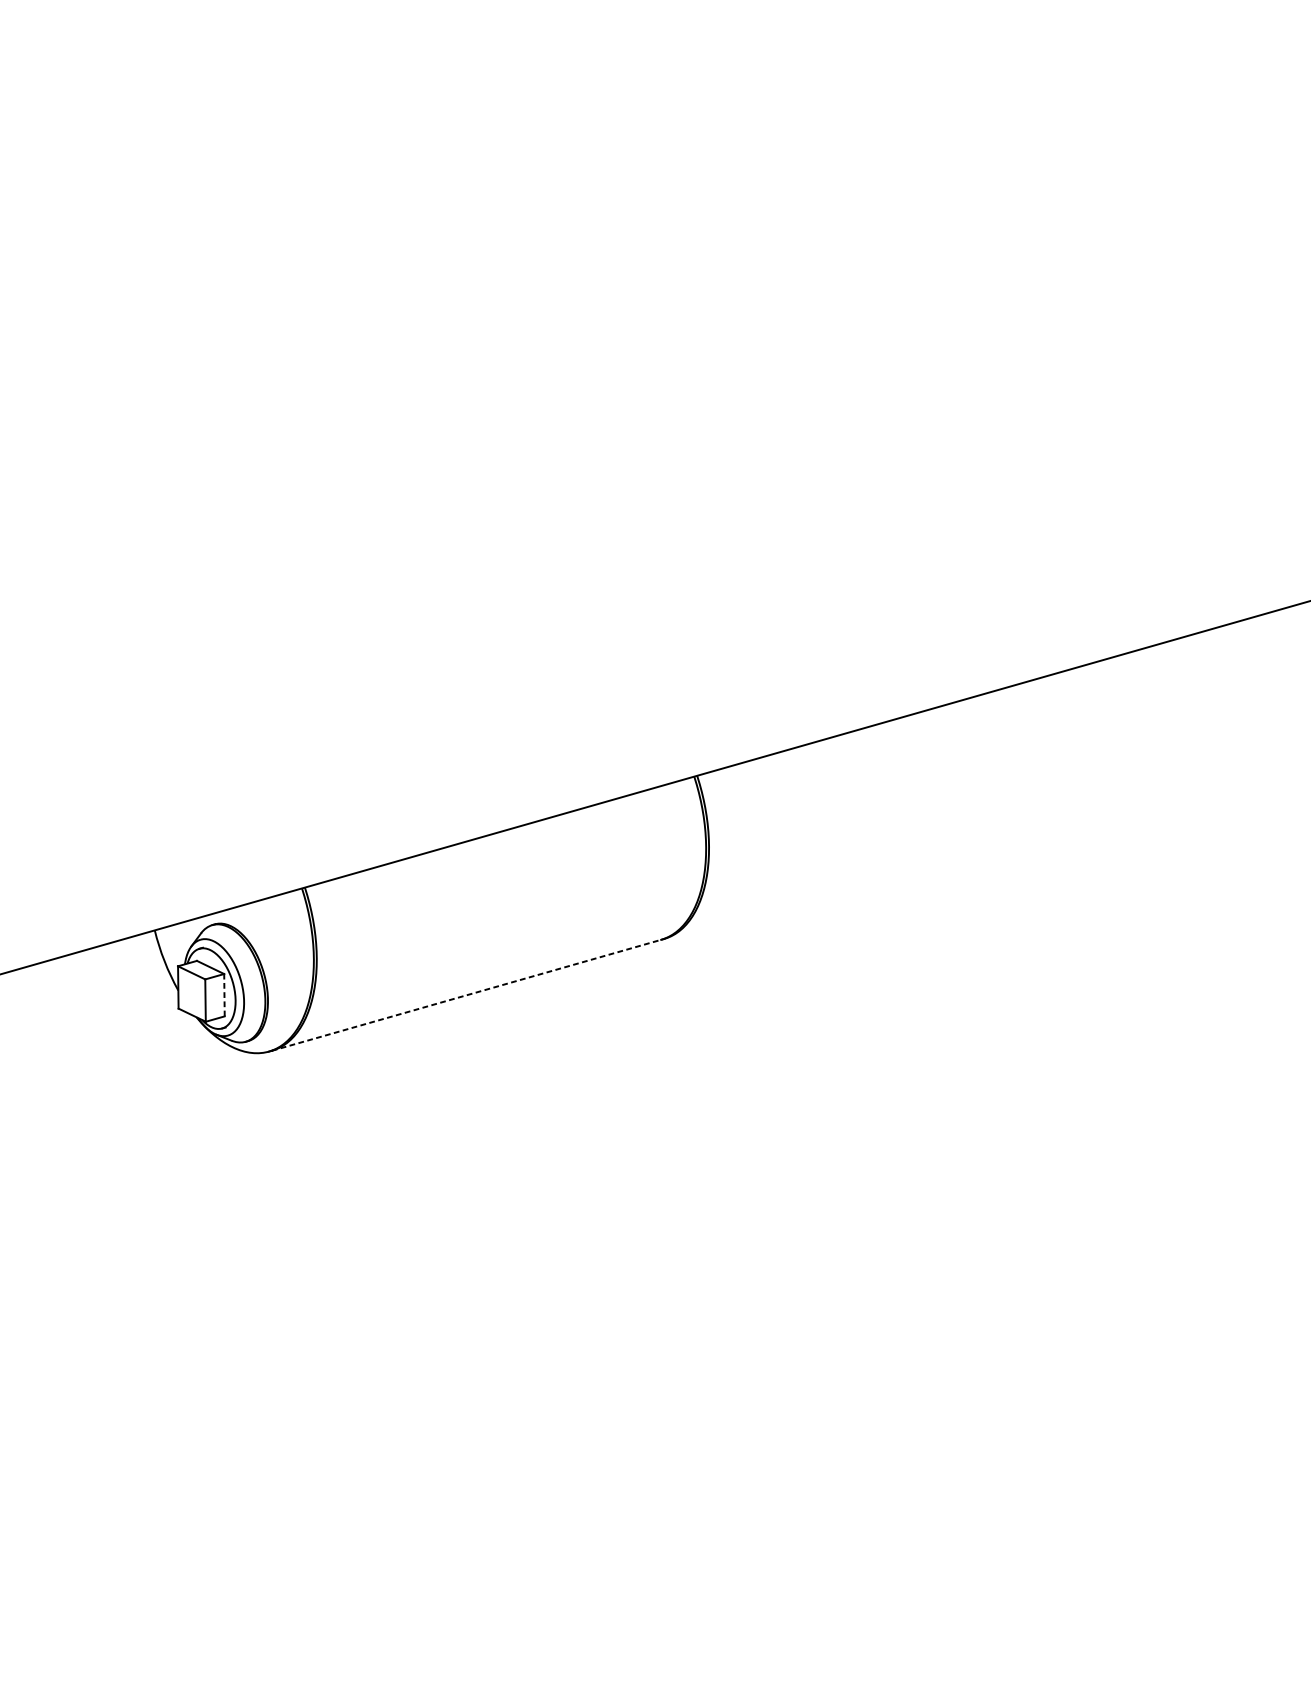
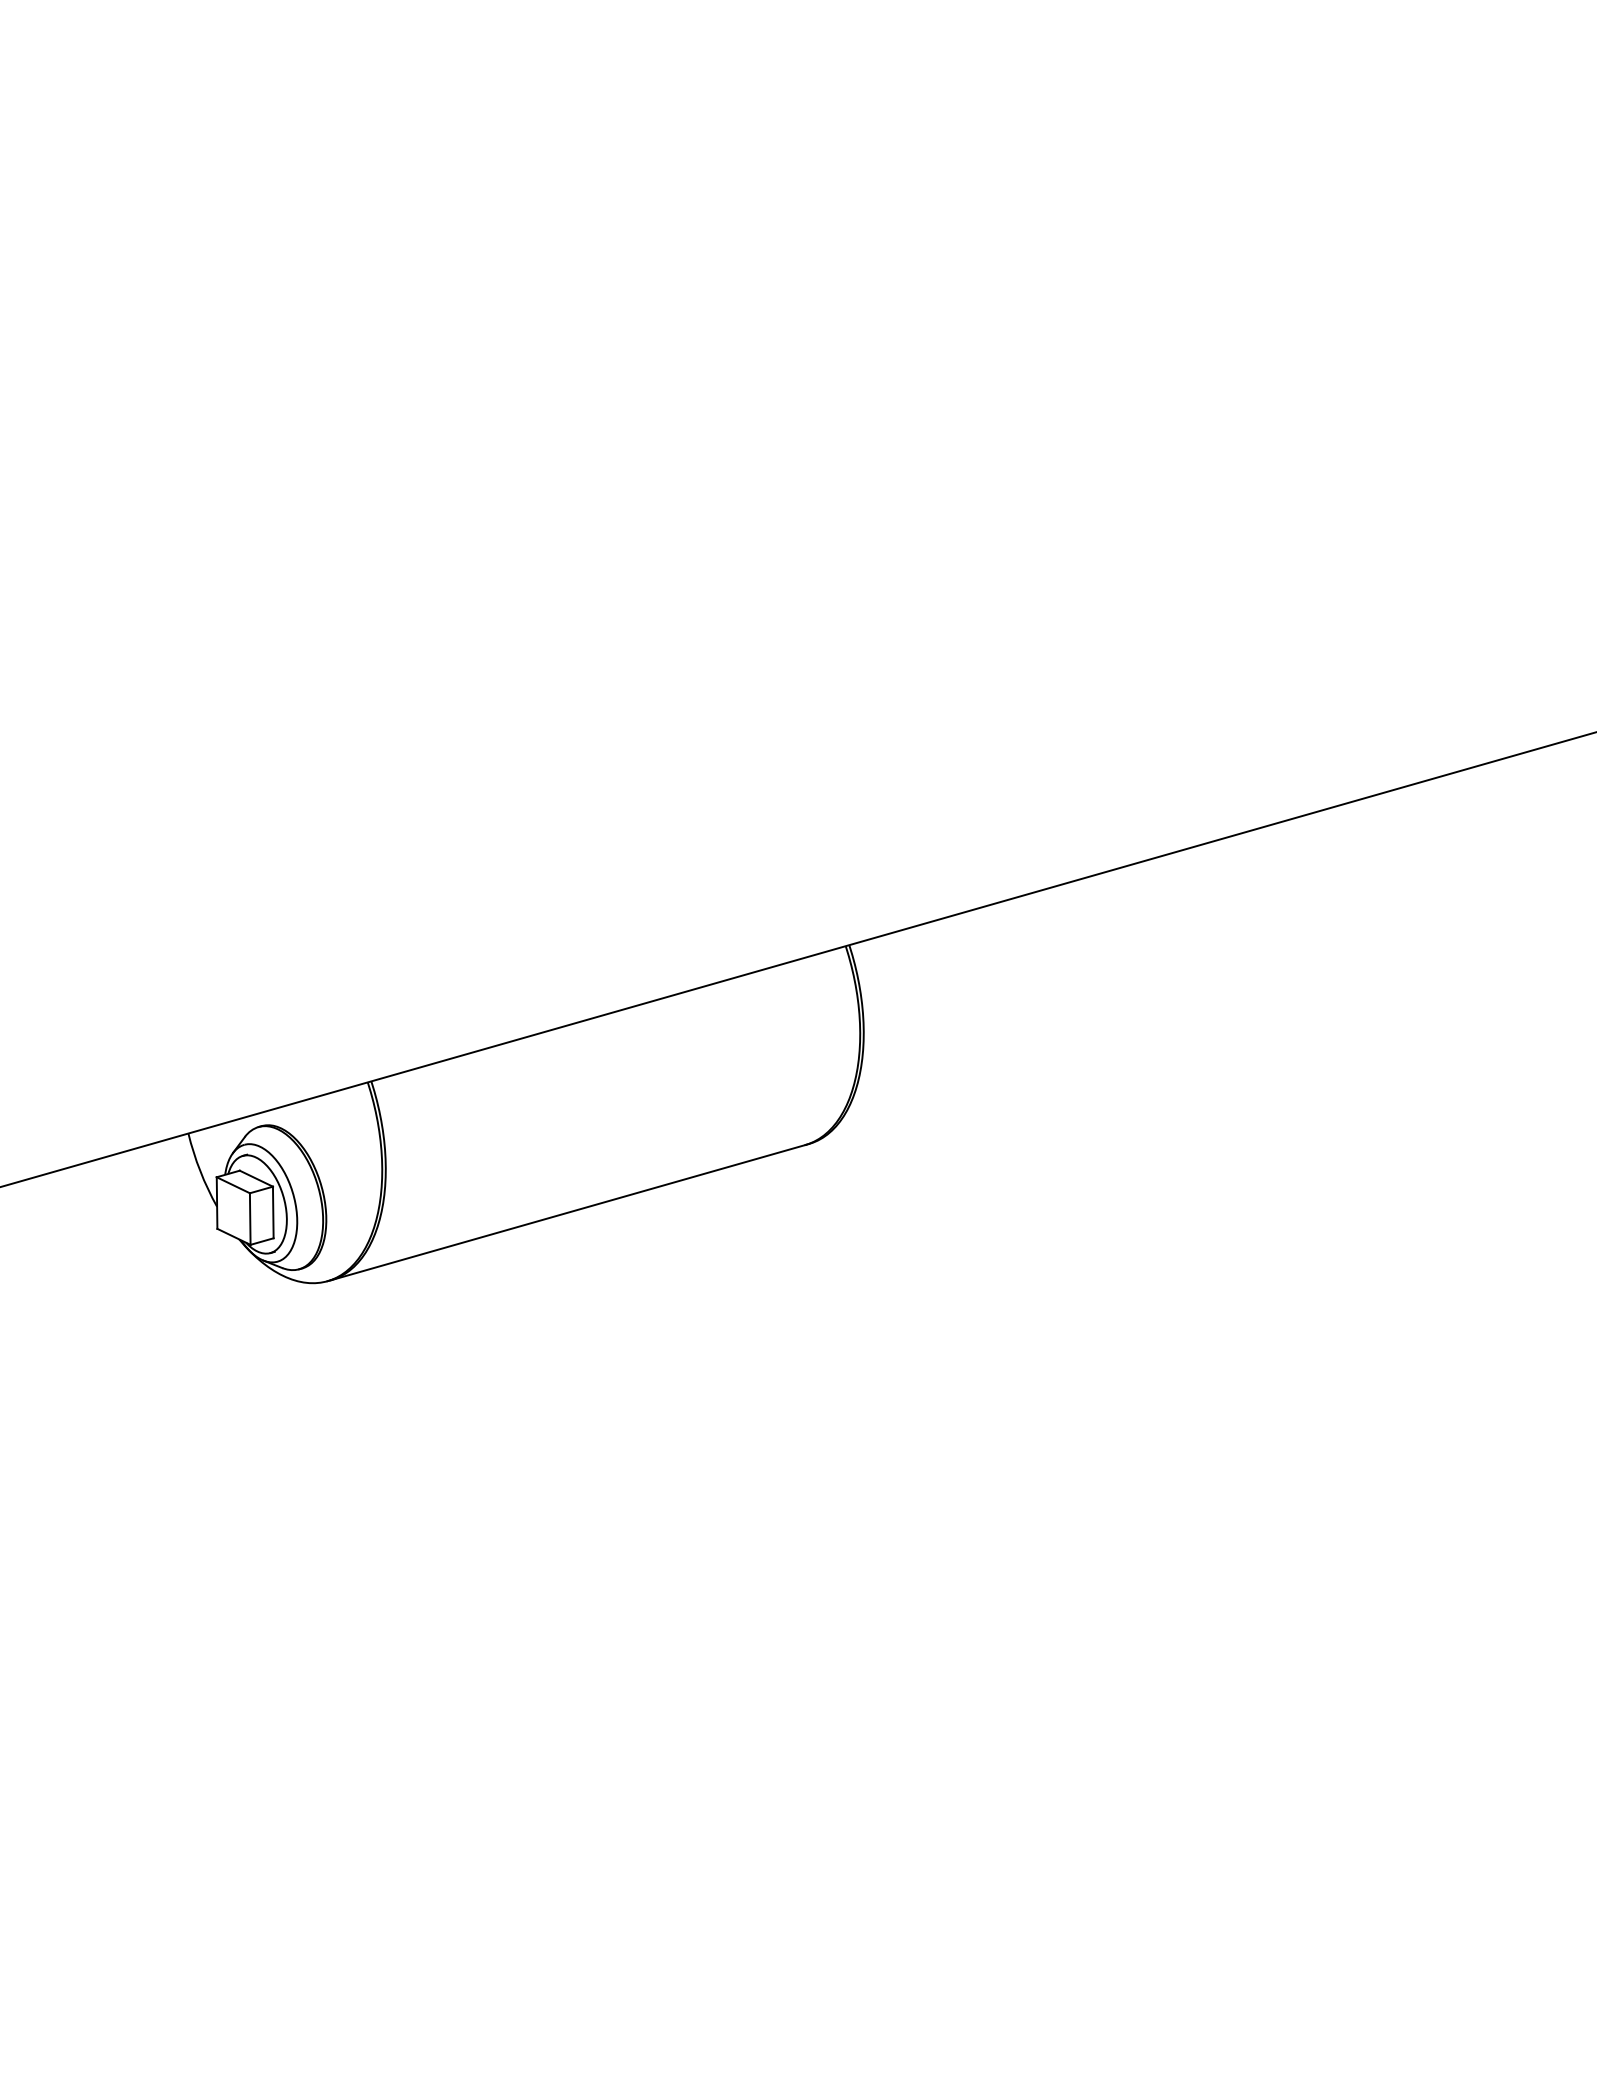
line: (224, 995) -> (273, 1212), dashed -> solid
line: (466, 995) -> (568, 1212), dashed -> solid

